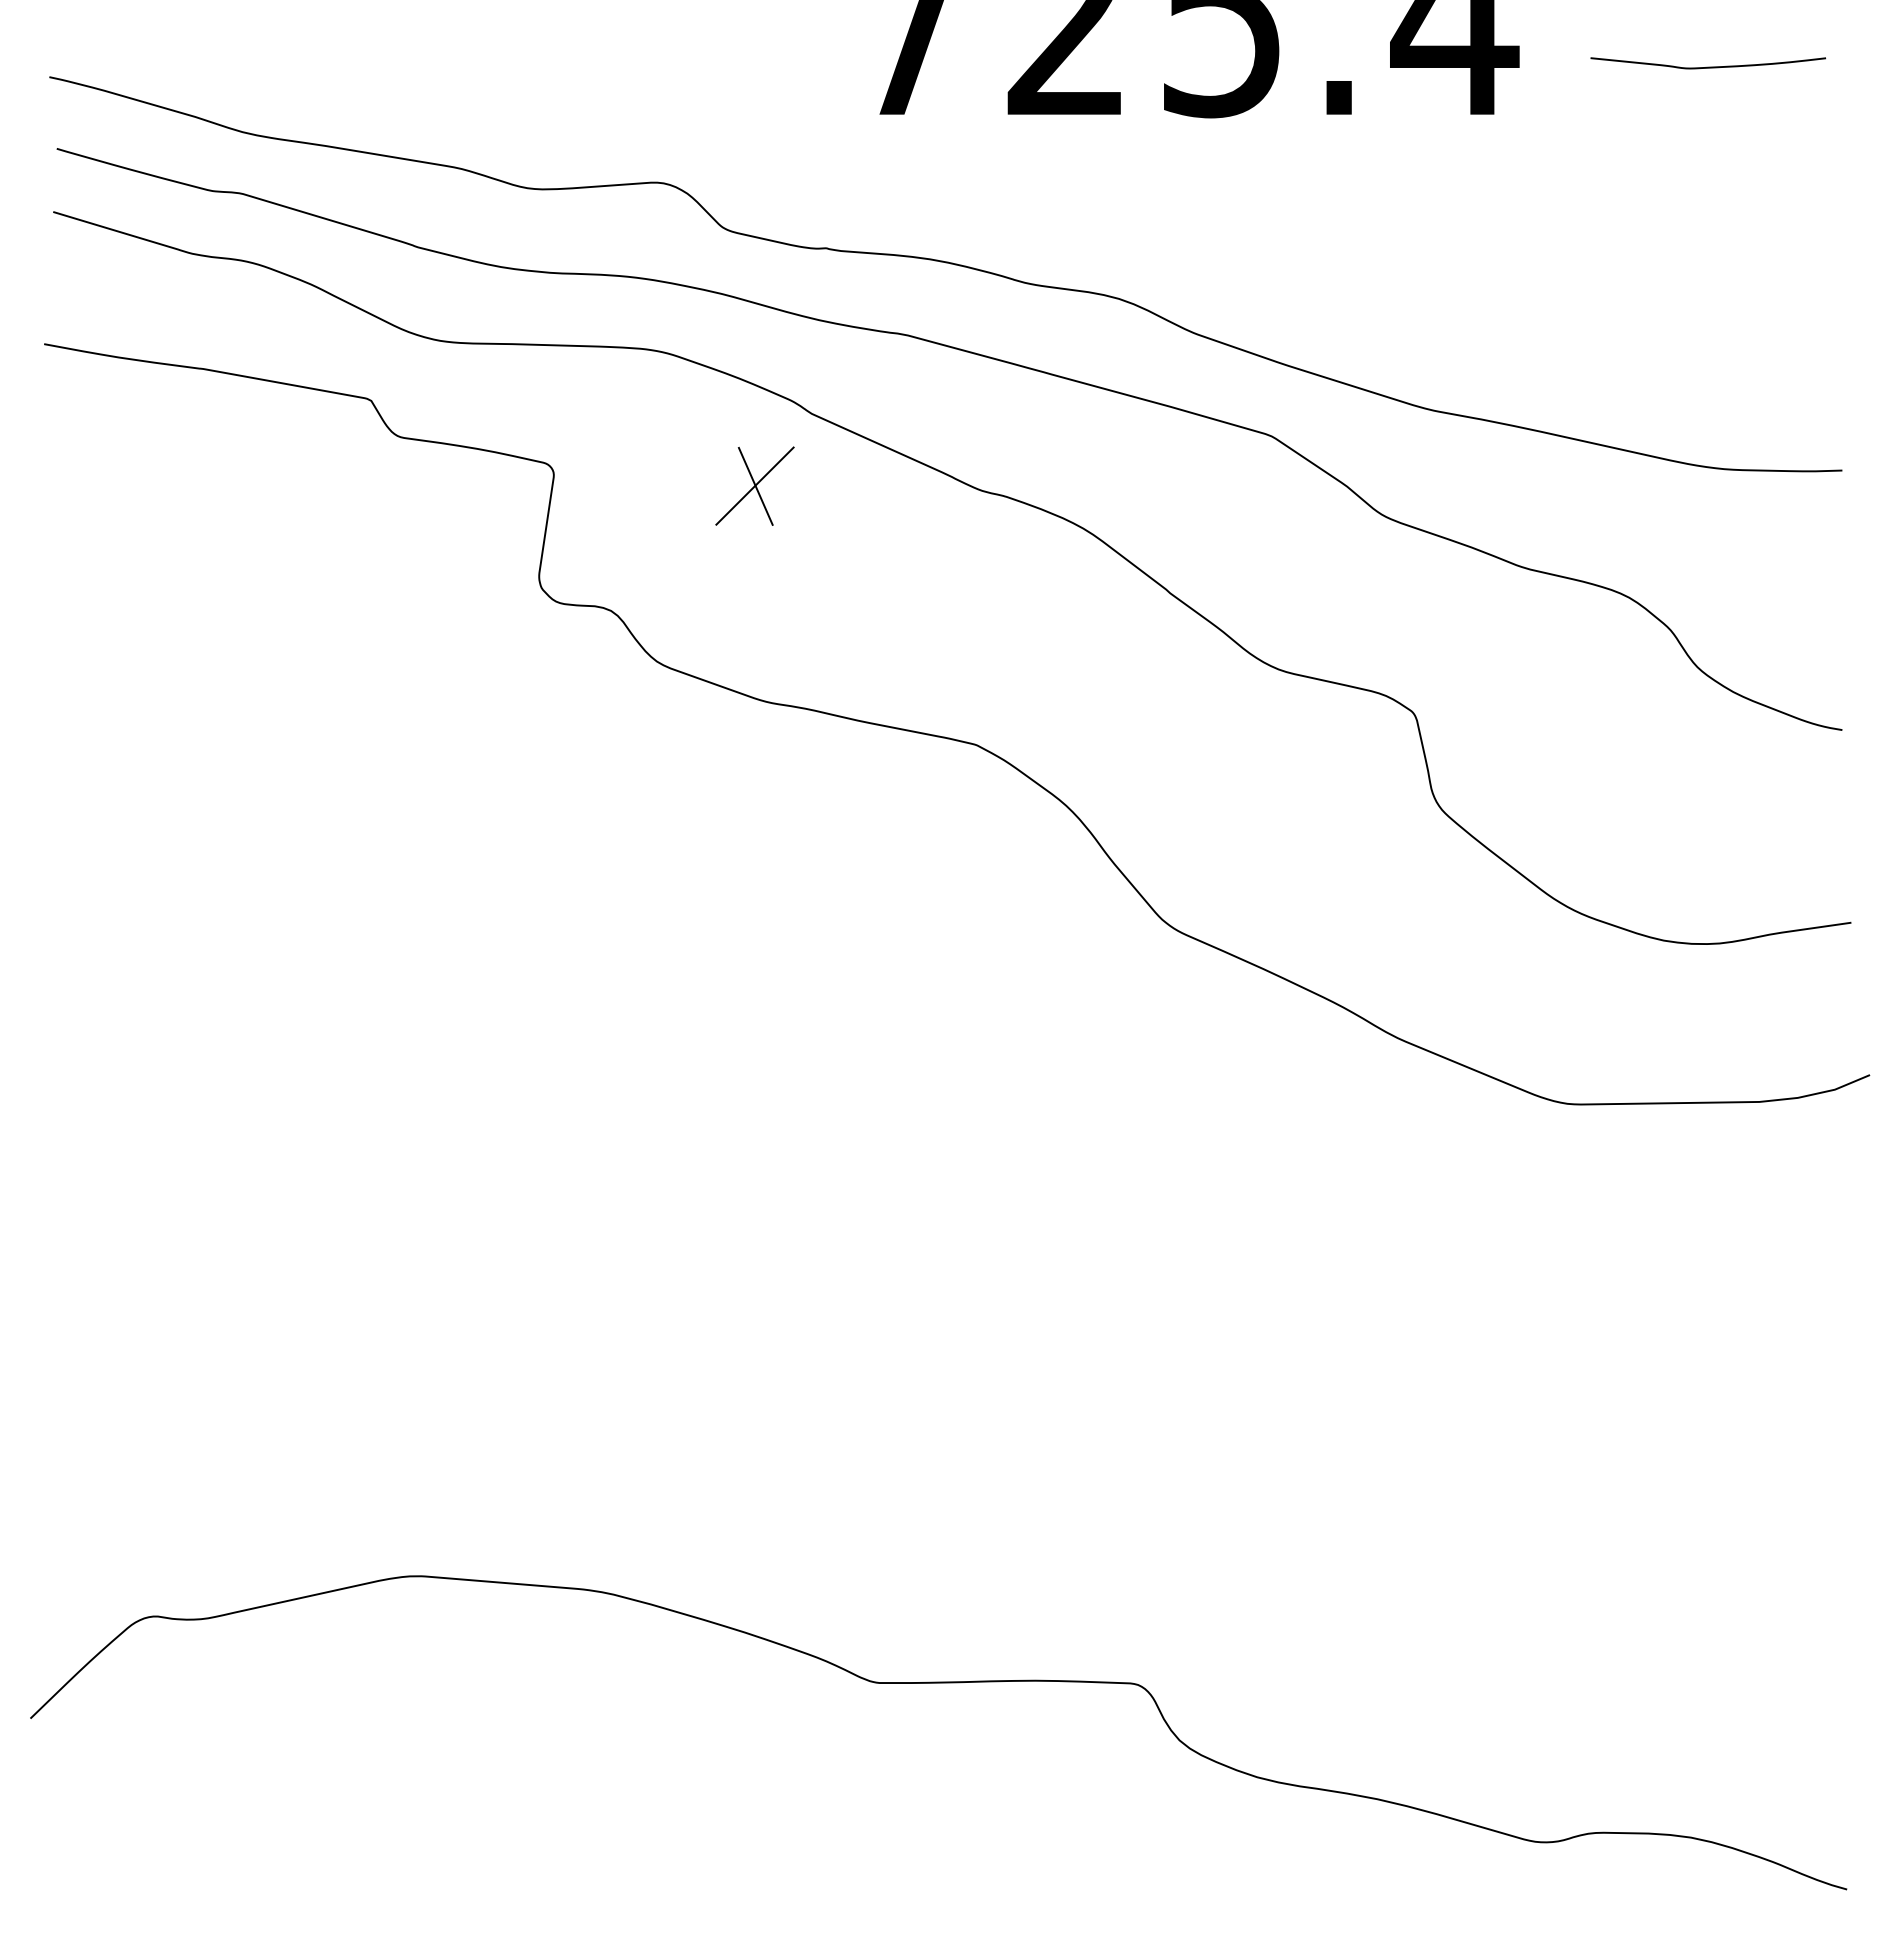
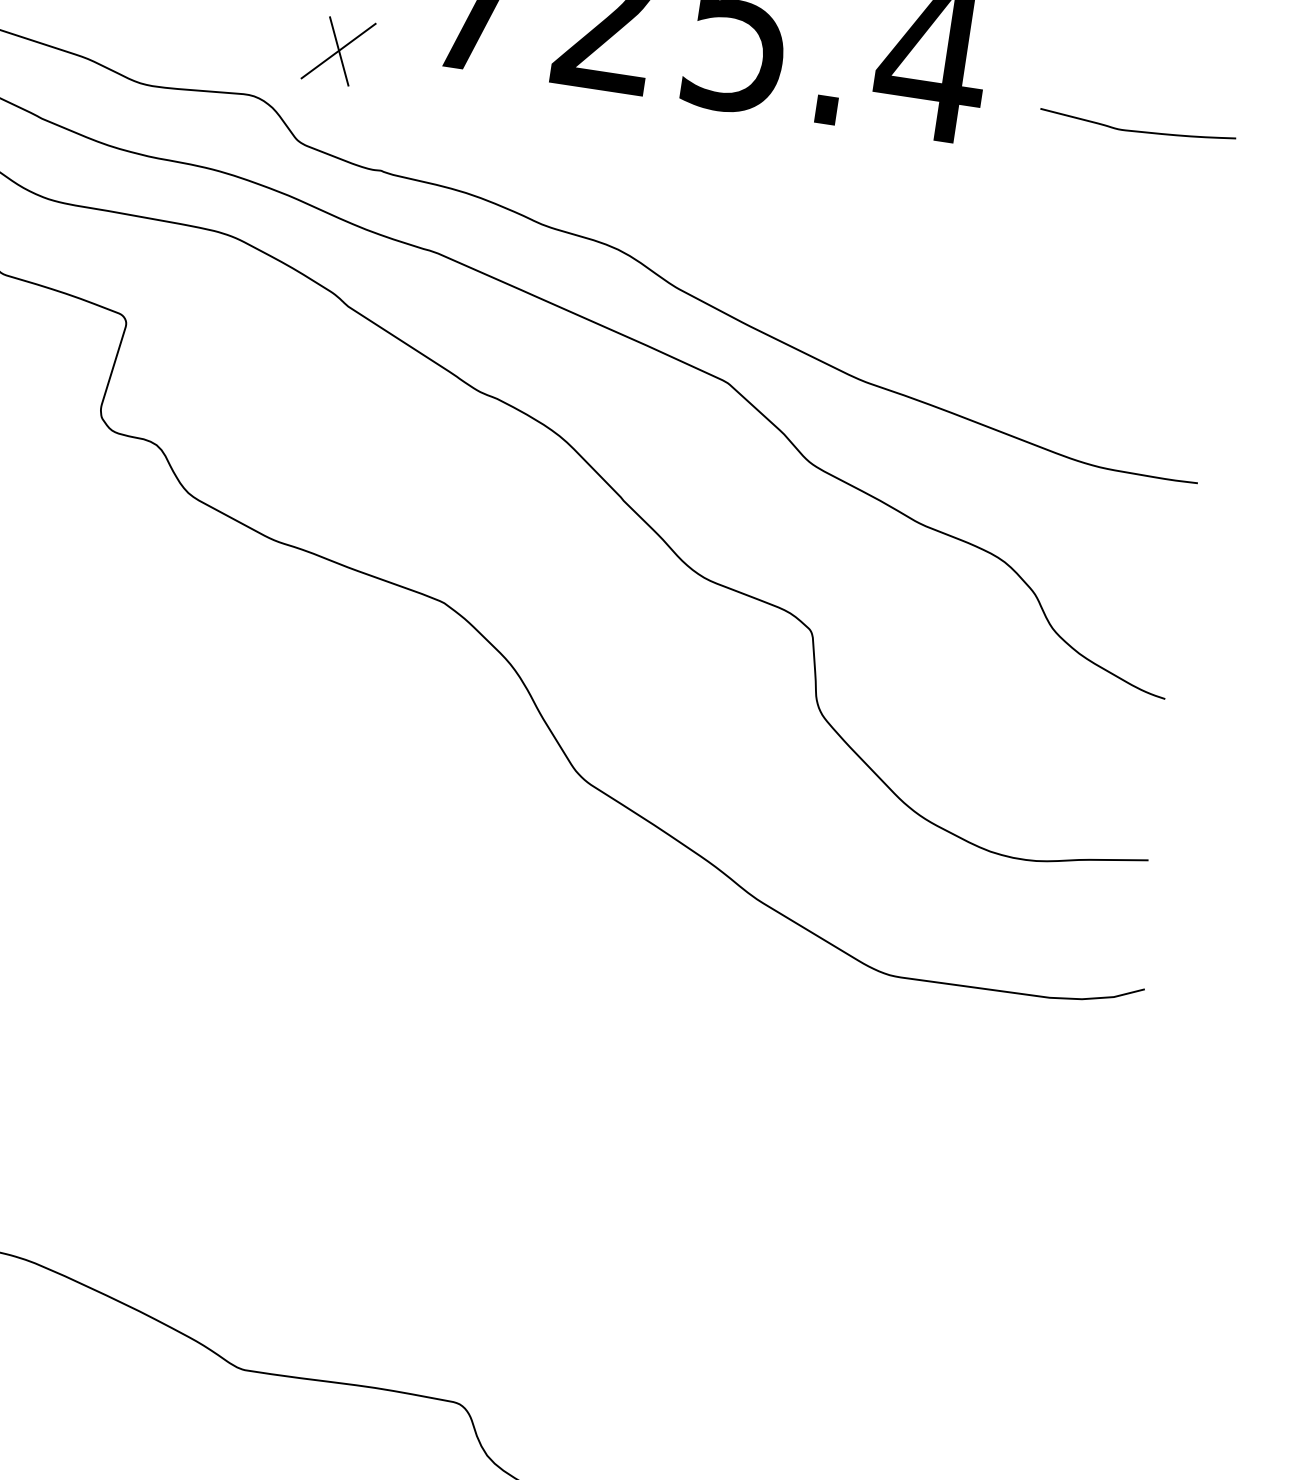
part: (754, 485) -> (338, 50), moved

